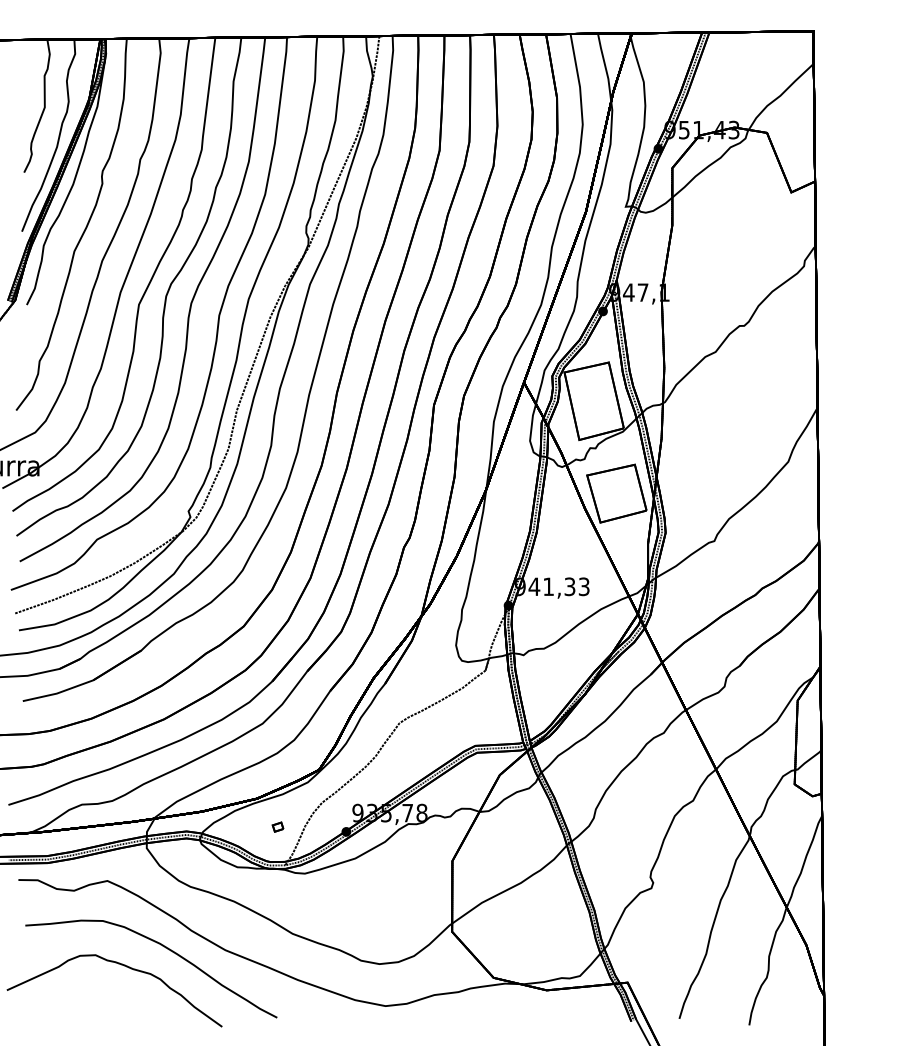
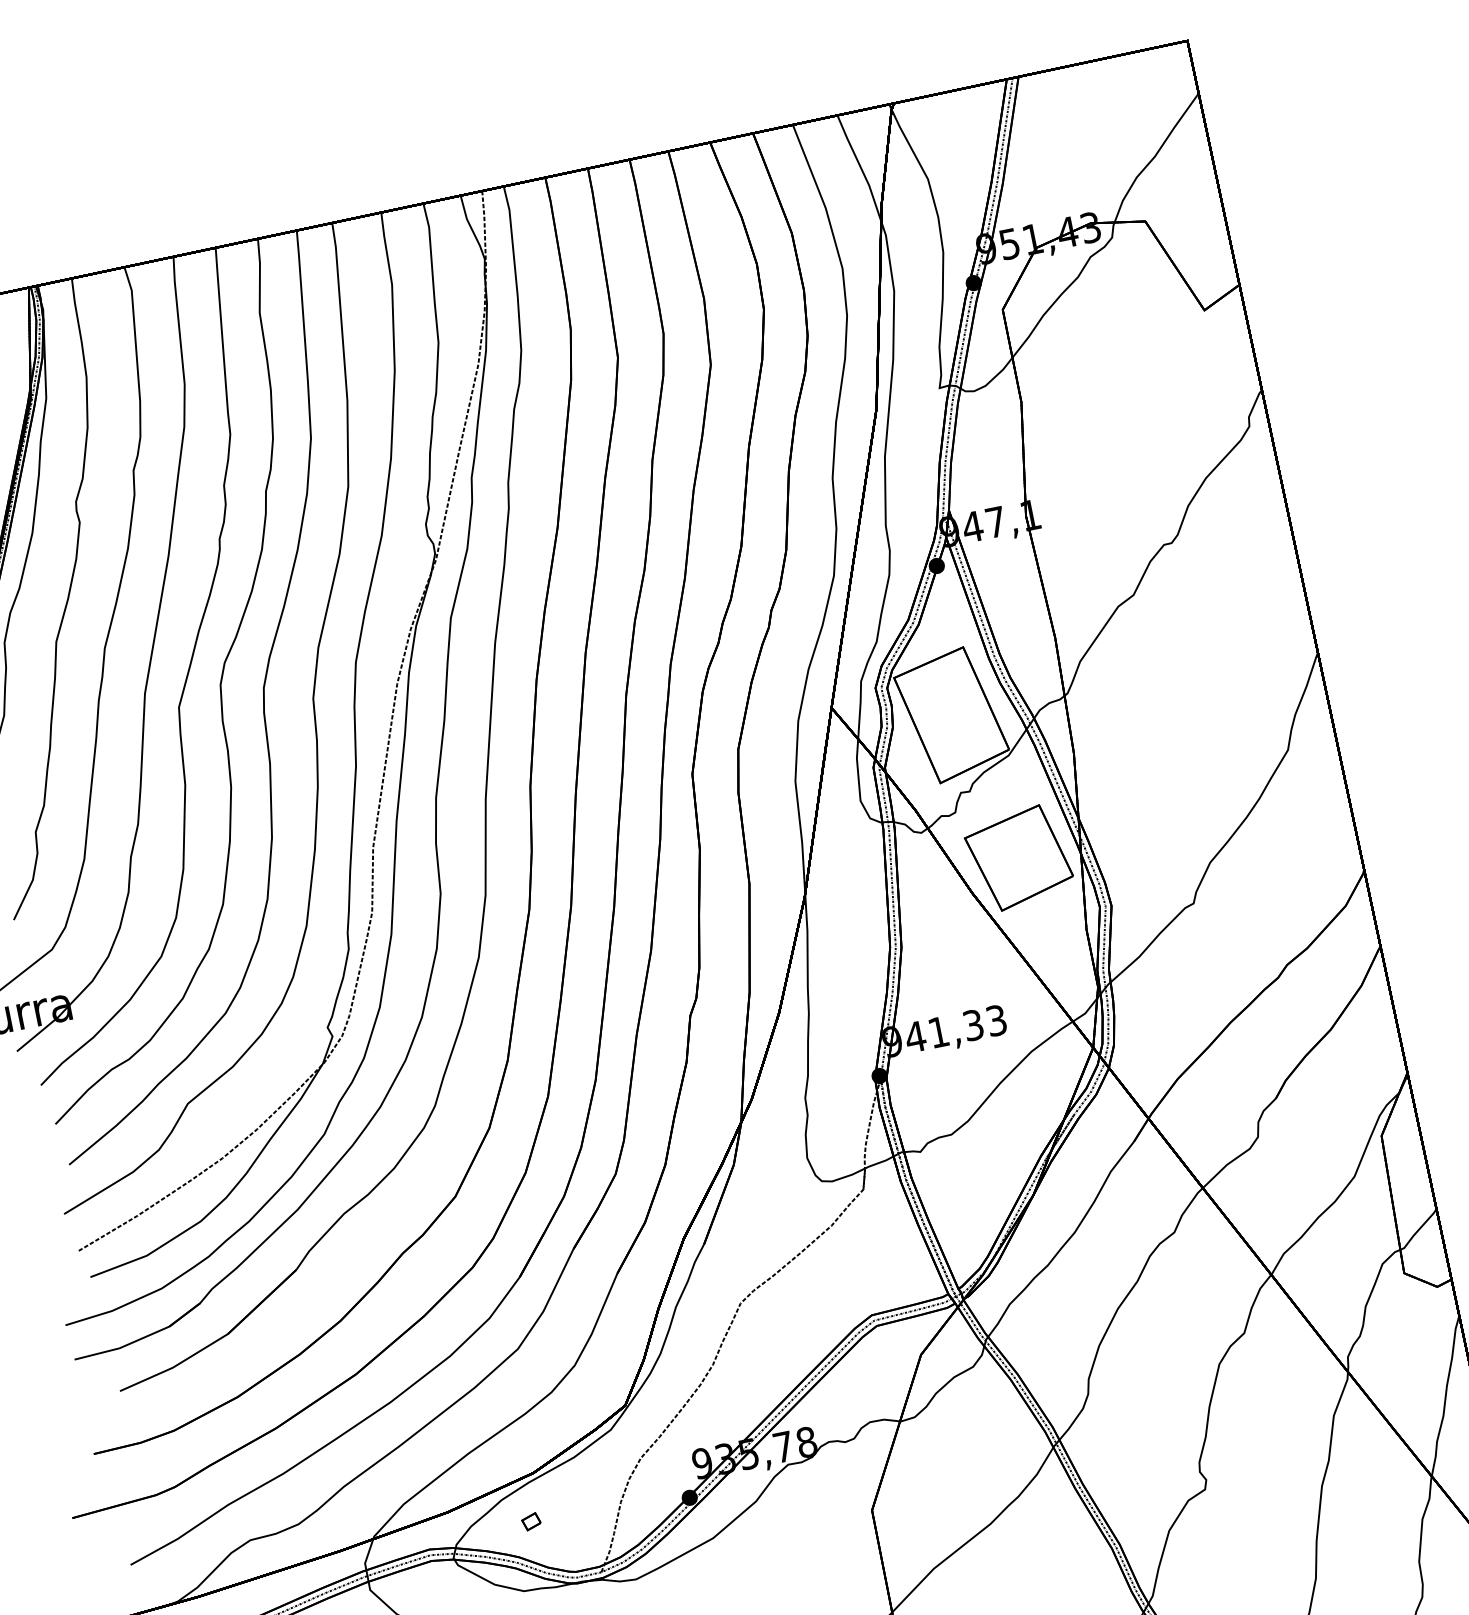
part: (277, 826) -> (530, 1520), moved

